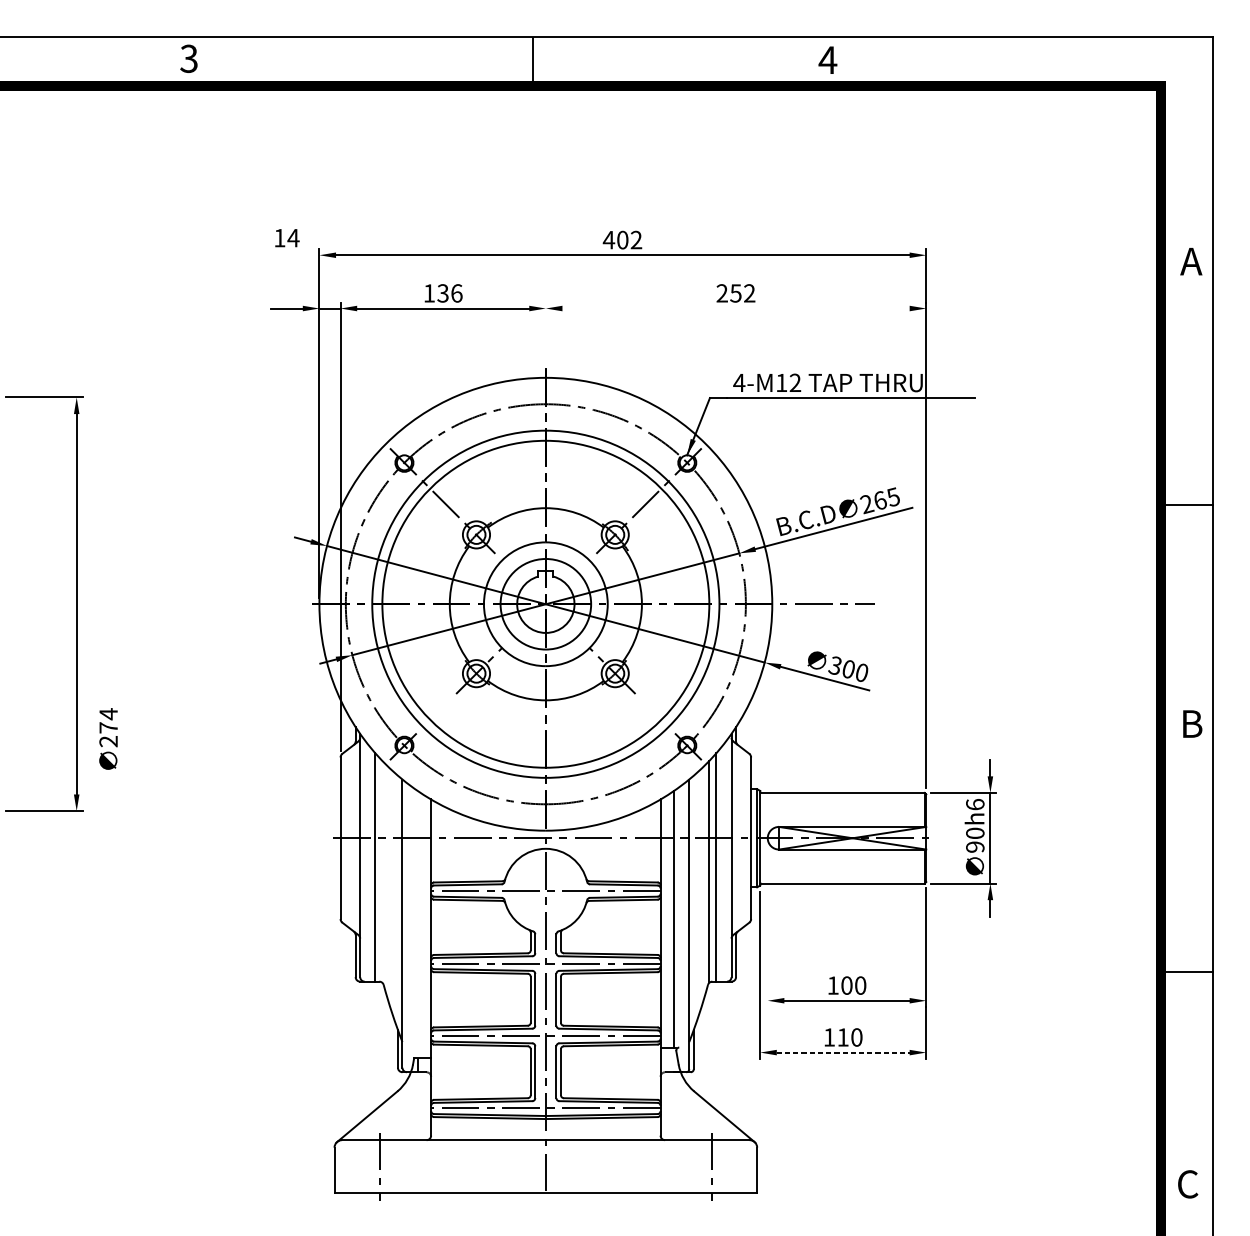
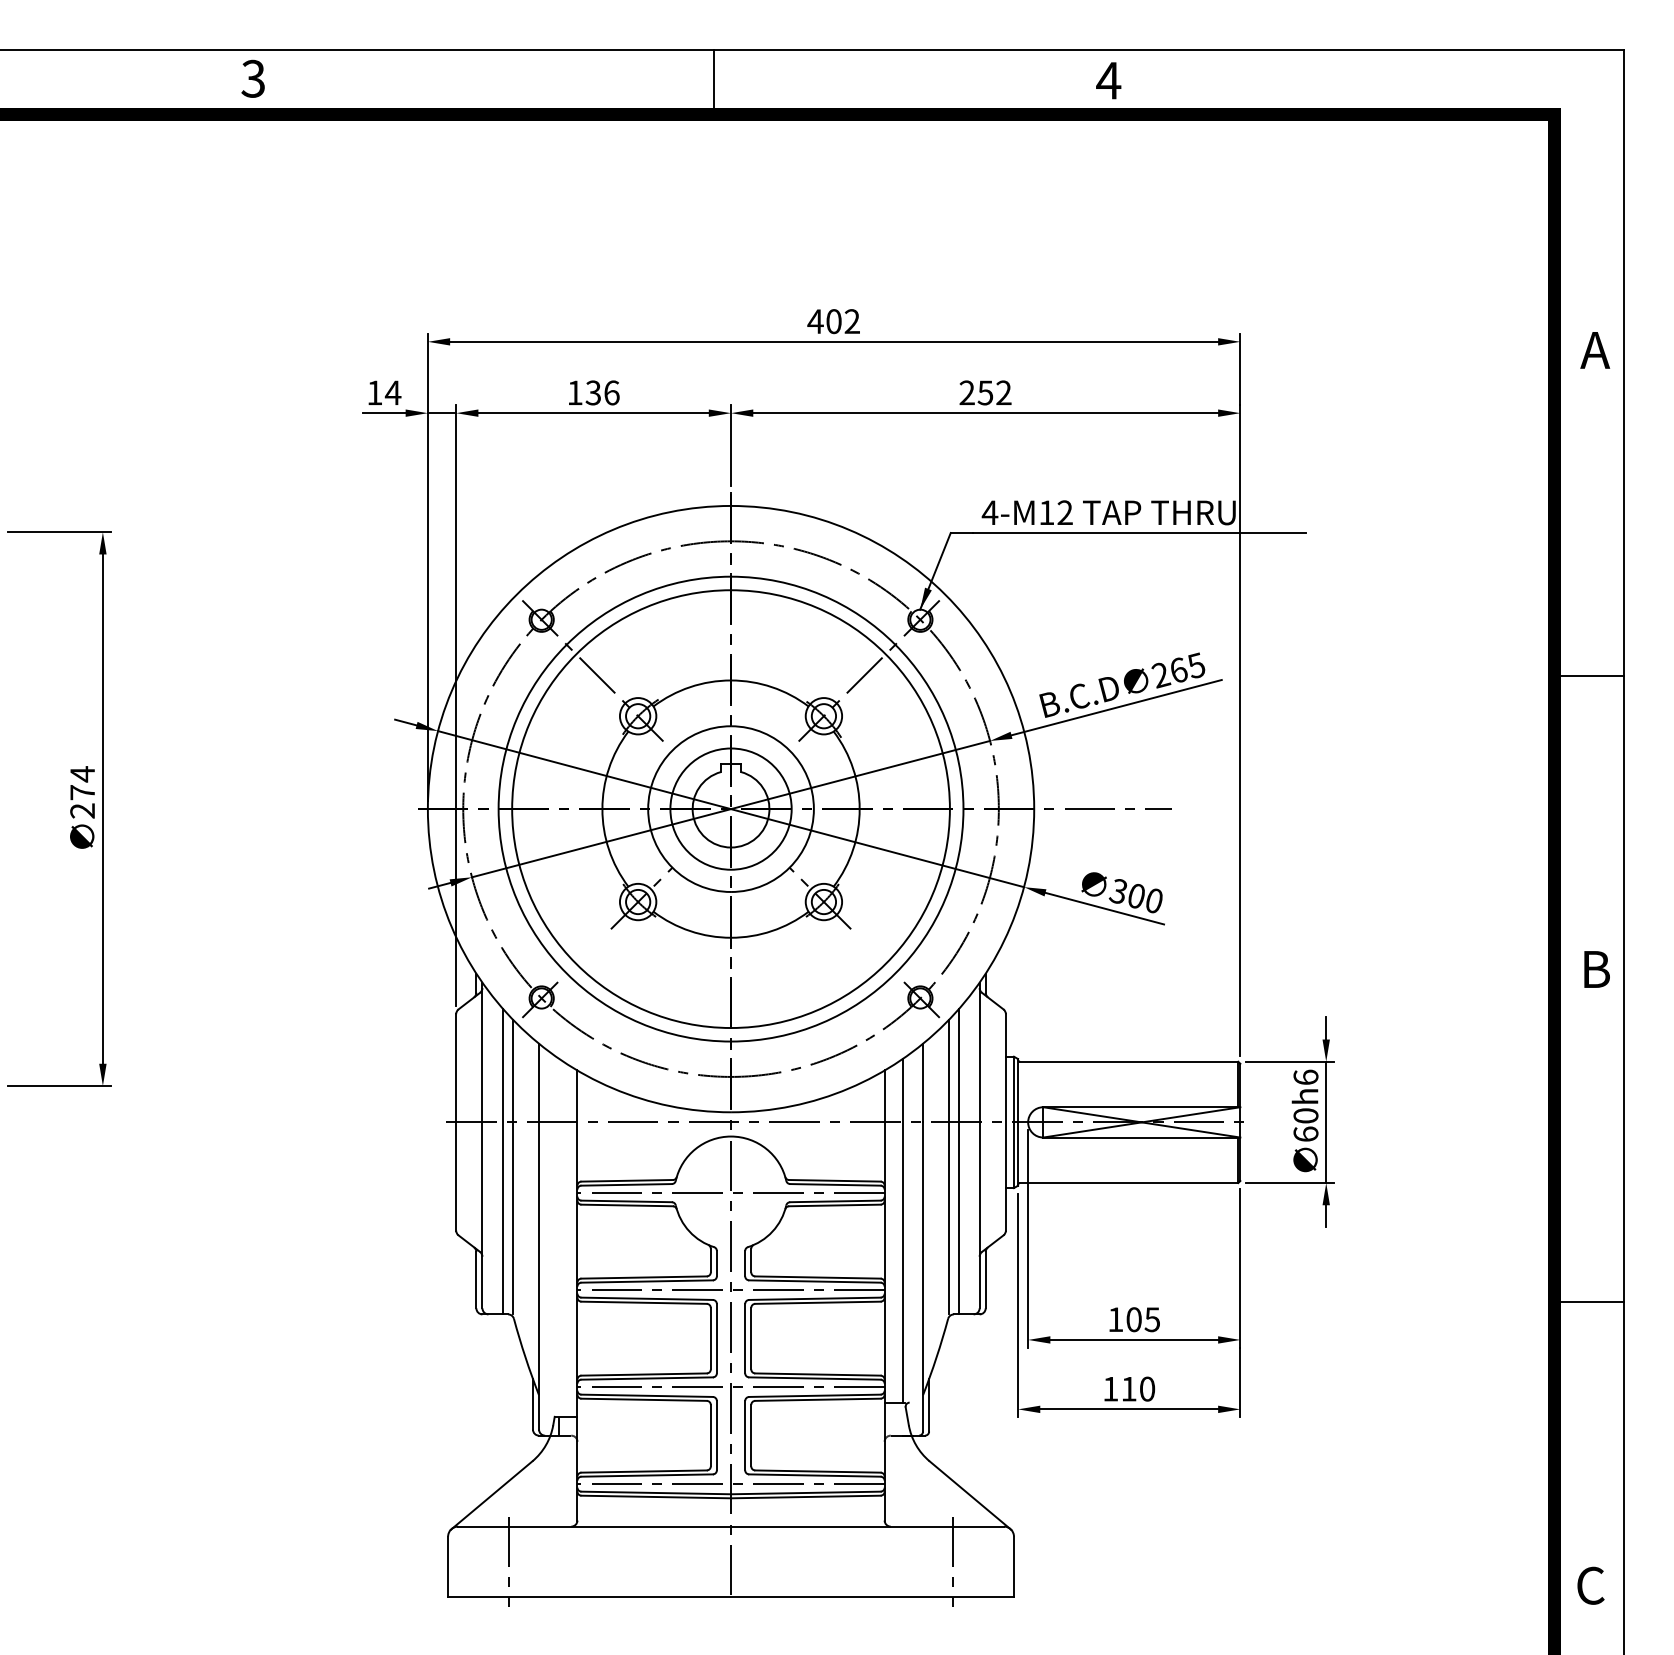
text: (287, 237) -> (384, 392), moved
line: (735, 308) -> (985, 413), added
line: (546, 332) -> (731, 445), added
text: (108, 738) -> (82, 807), moved
text: (974, 846) -> (1305, 1133), 90h6 -> 60h6
line: (382, 871) -> (512, 1166), added
line: (768, 925) -> (1028, 1239), added
text: (860, 985) -> (1152, 1319), 100 -> 105
line: (843, 1052) -> (1129, 1409), dashed -> solid

